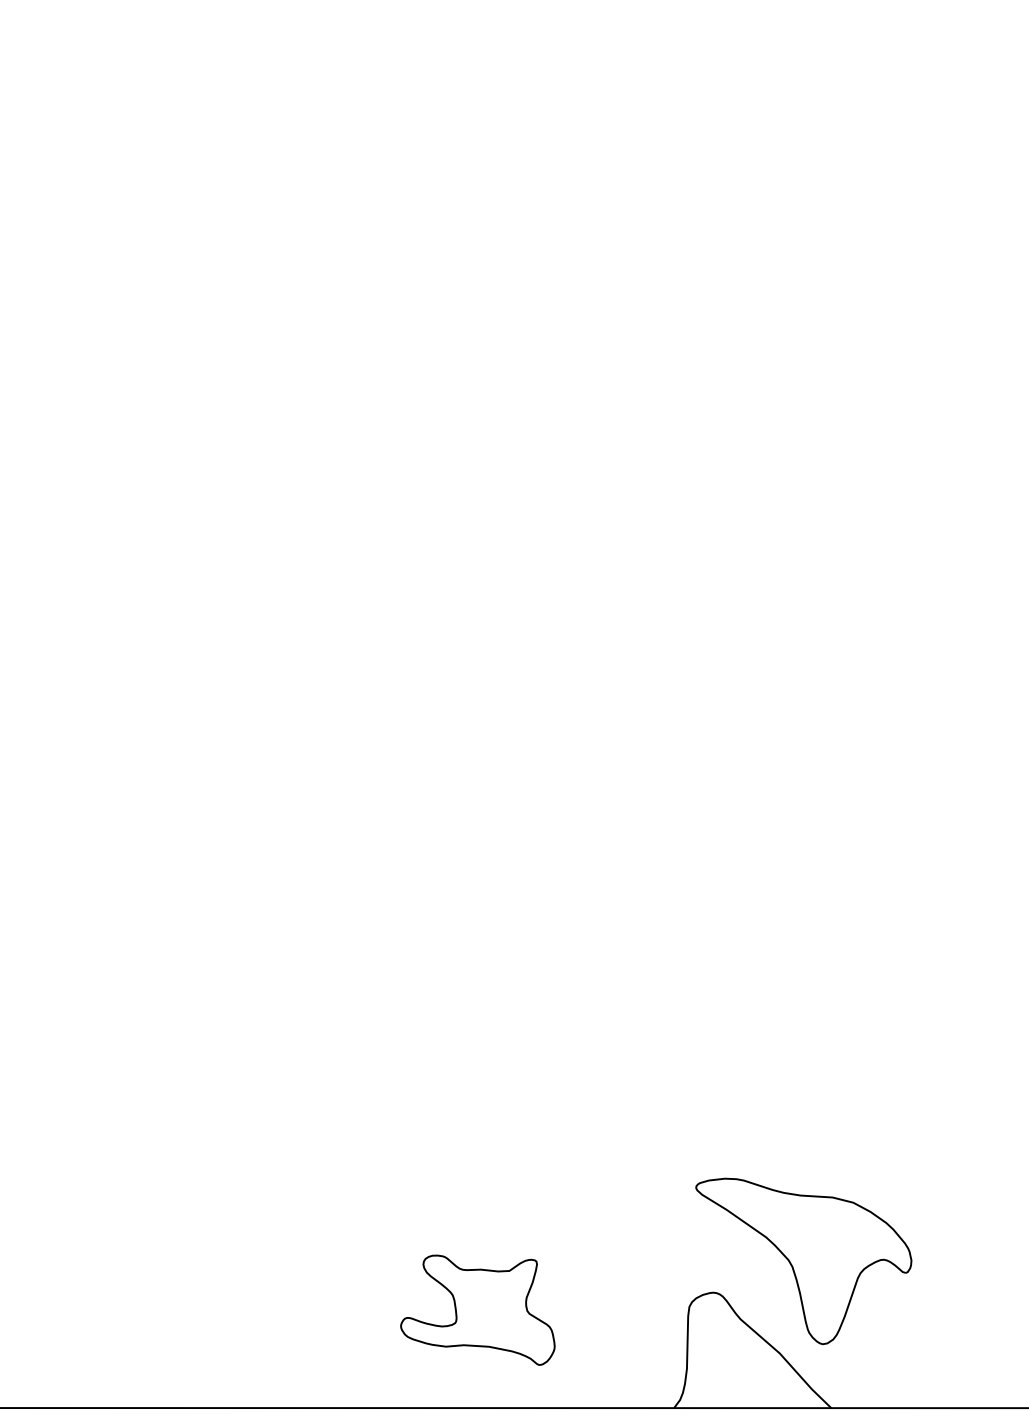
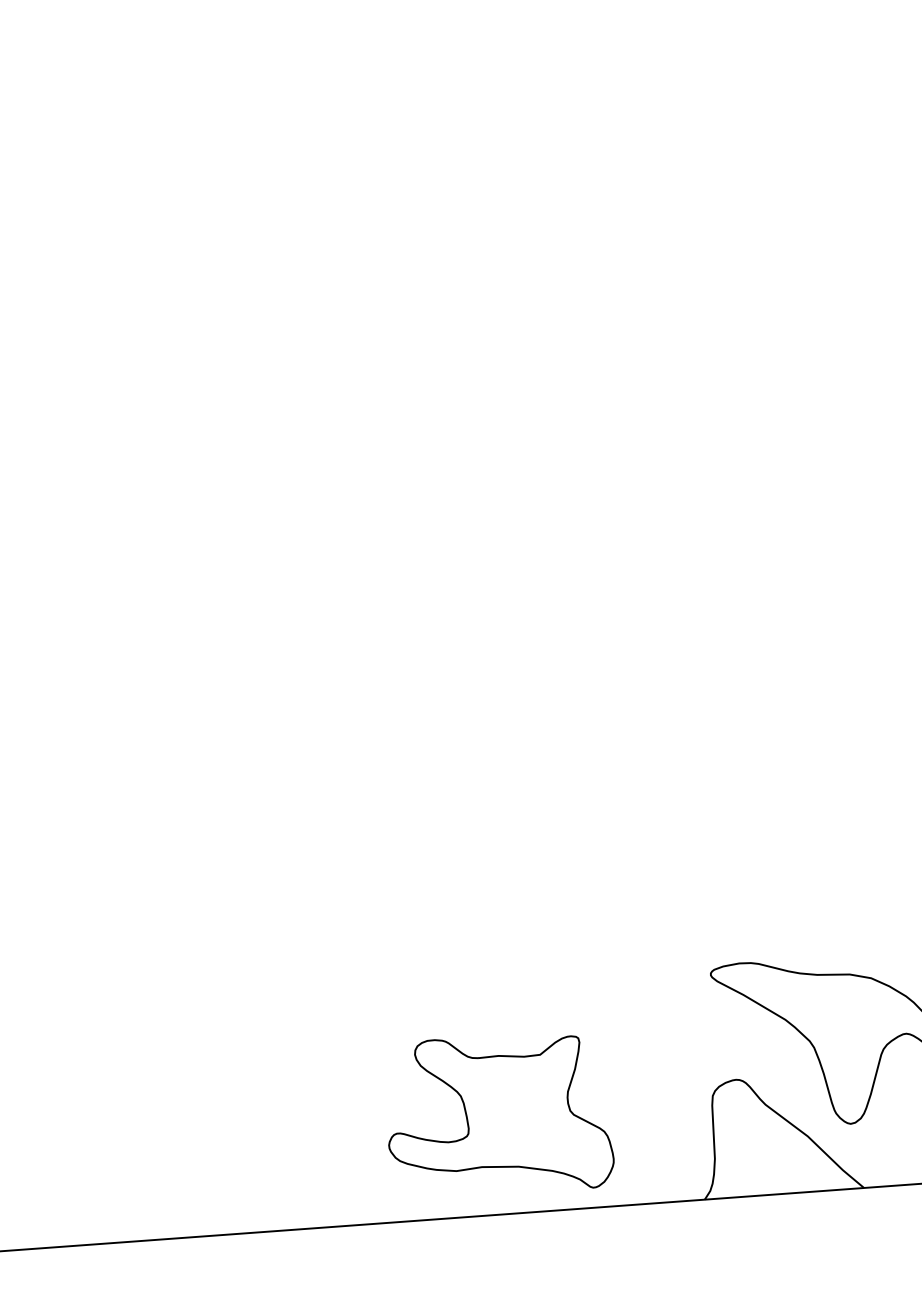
part: (477, 1310) -> (498, 1115), size x1.43

